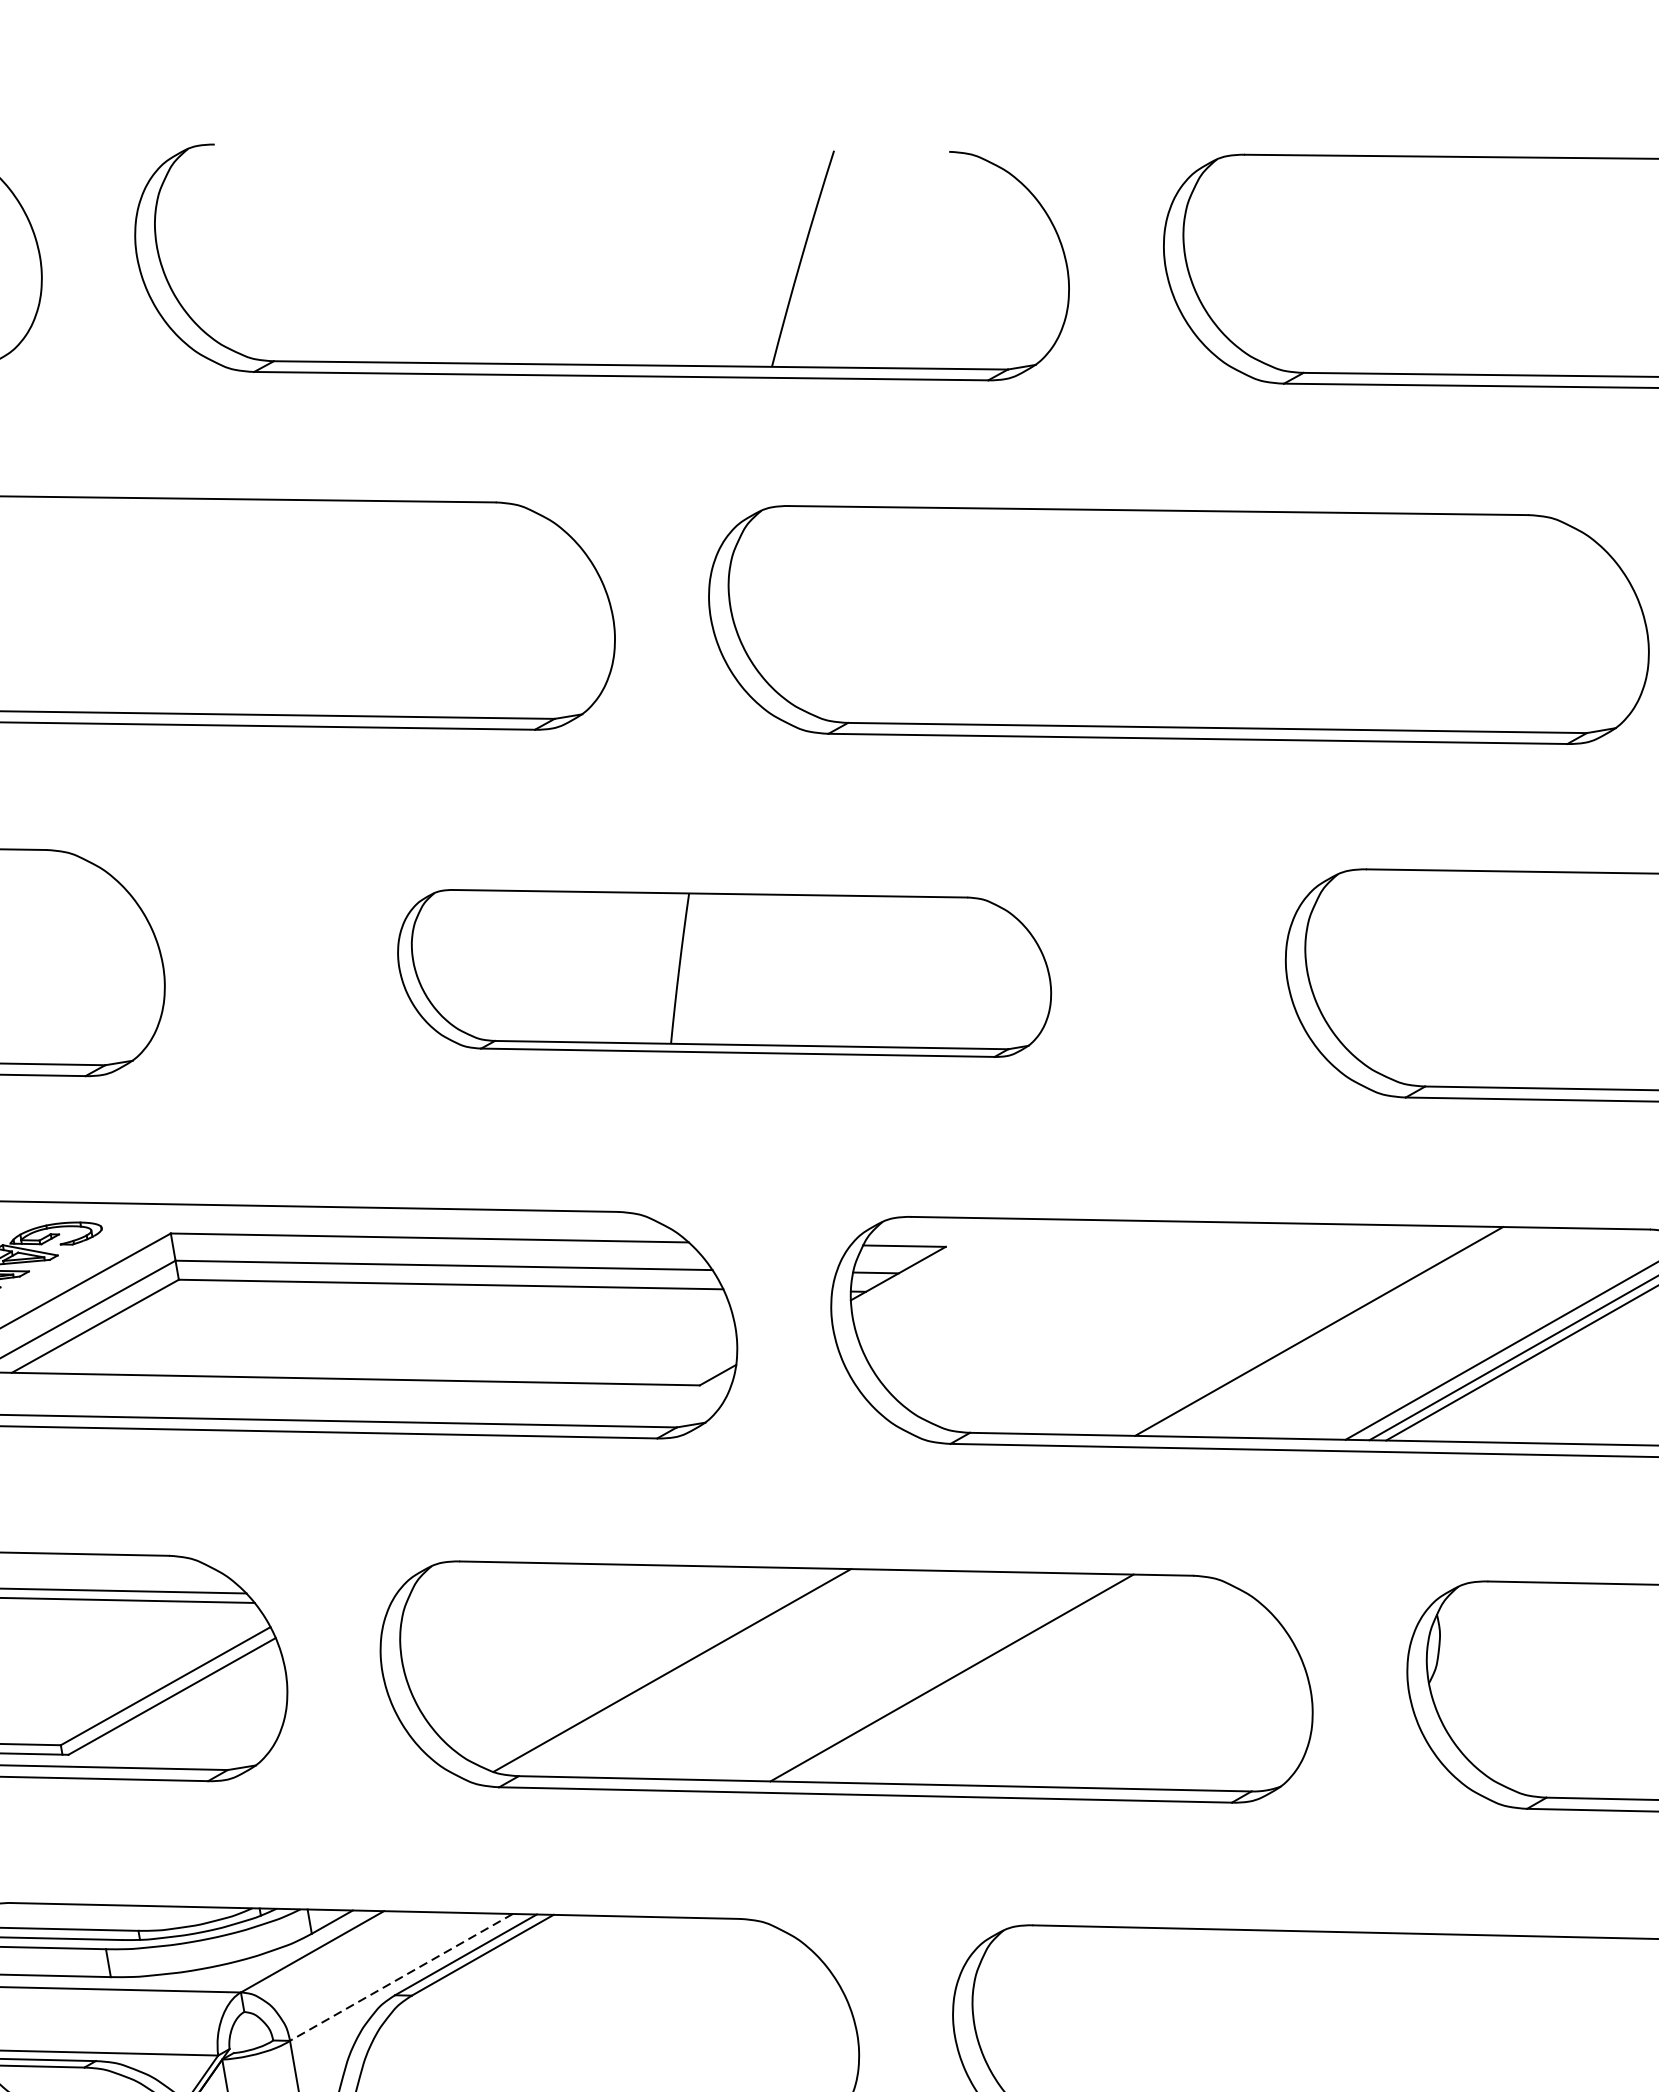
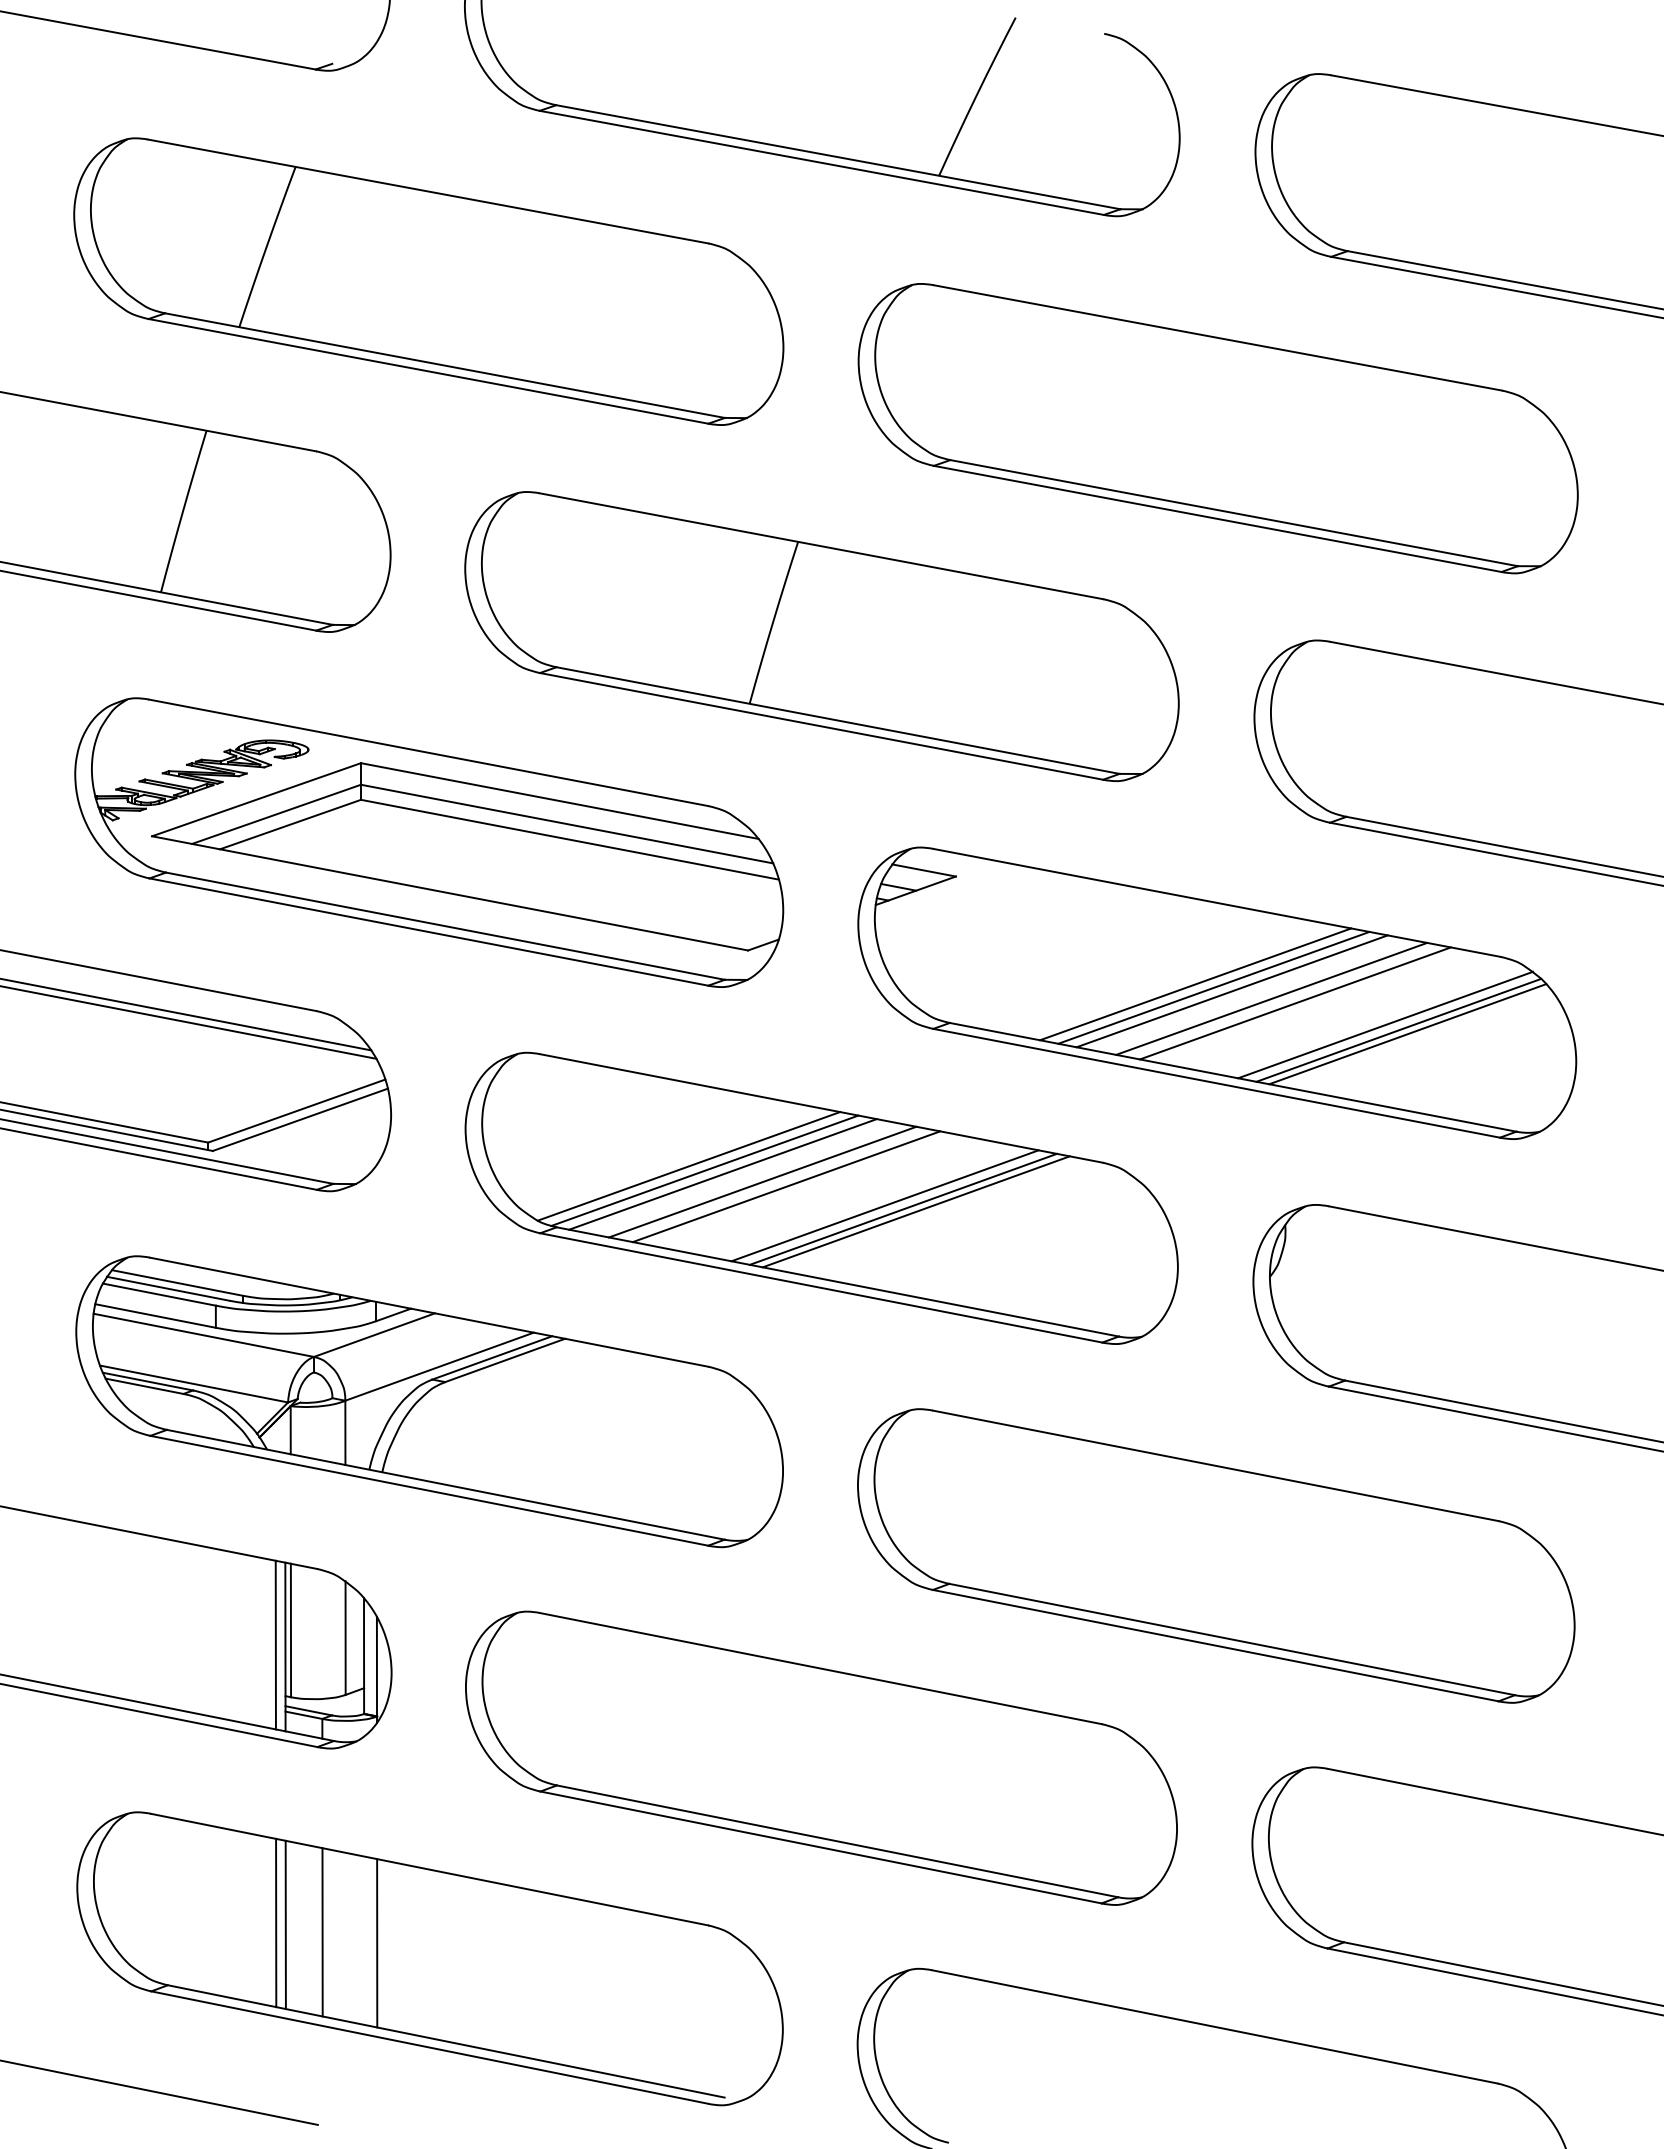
part: (723, 973) -> (821, 636), size x1.43
line: (1271, 1330) -> (1195, 984), added
line: (1294, 1330) -> (1213, 987), added
line: (1370, 1331) -> (1271, 998), added
line: (1400, 1333) -> (1294, 1003), added
line: (692, 1672) -> (704, 1170), added
line: (716, 1673) -> (722, 1174), added
line: (768, 1673) -> (762, 1181), added
line: (799, 1674) -> (786, 1186), added
line: (927, 1677) -> (884, 1205), added
line: (967, 1678) -> (915, 1211), added
line: (401, 1977) -> (439, 1366), dashed -> solid

